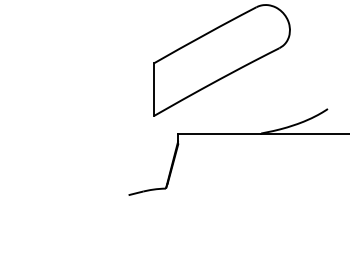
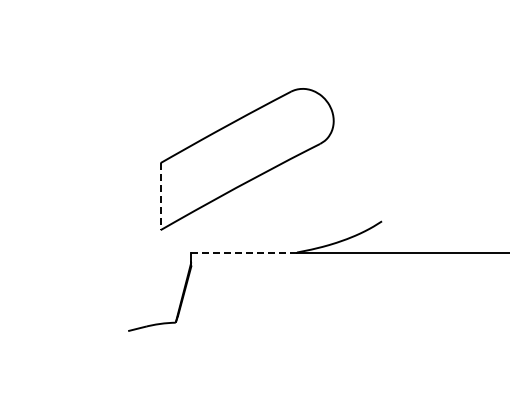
line: (154, 89) -> (160, 196), solid -> dashed
line: (219, 133) -> (244, 252), solid -> dashed

